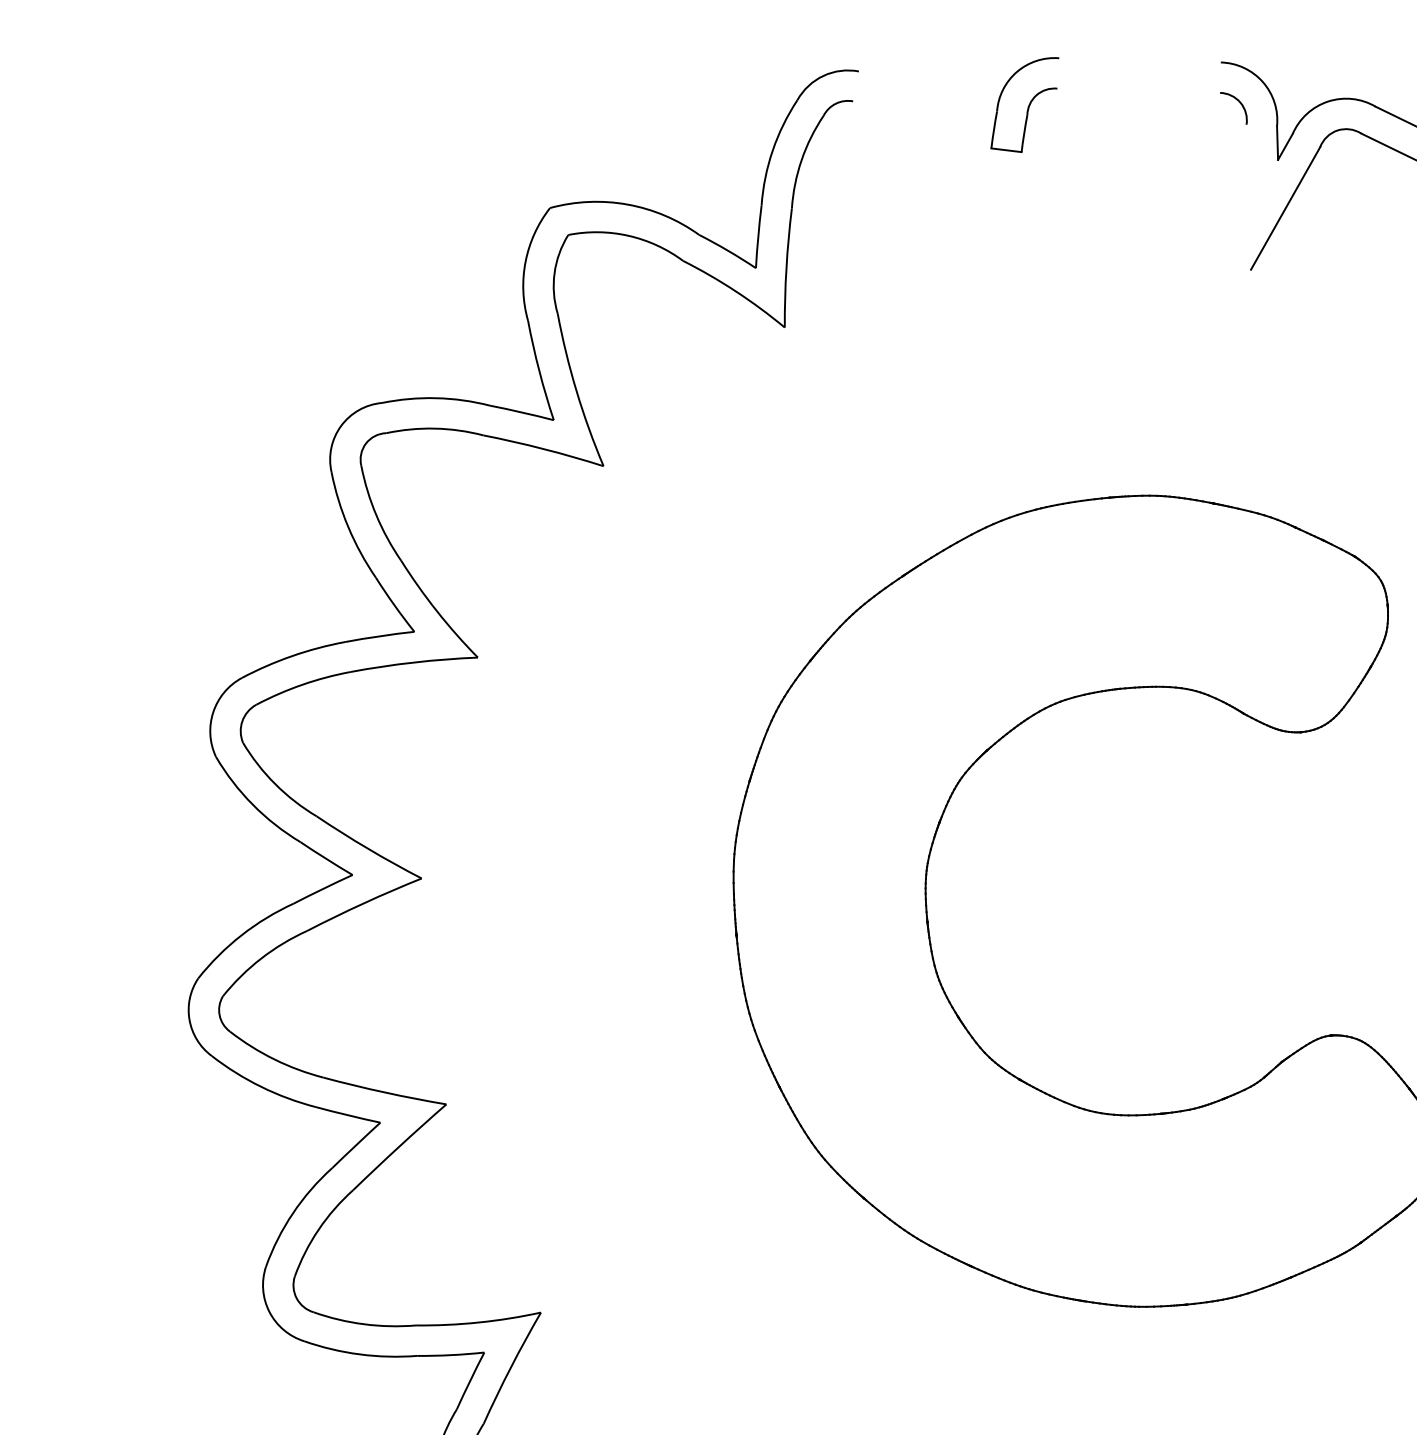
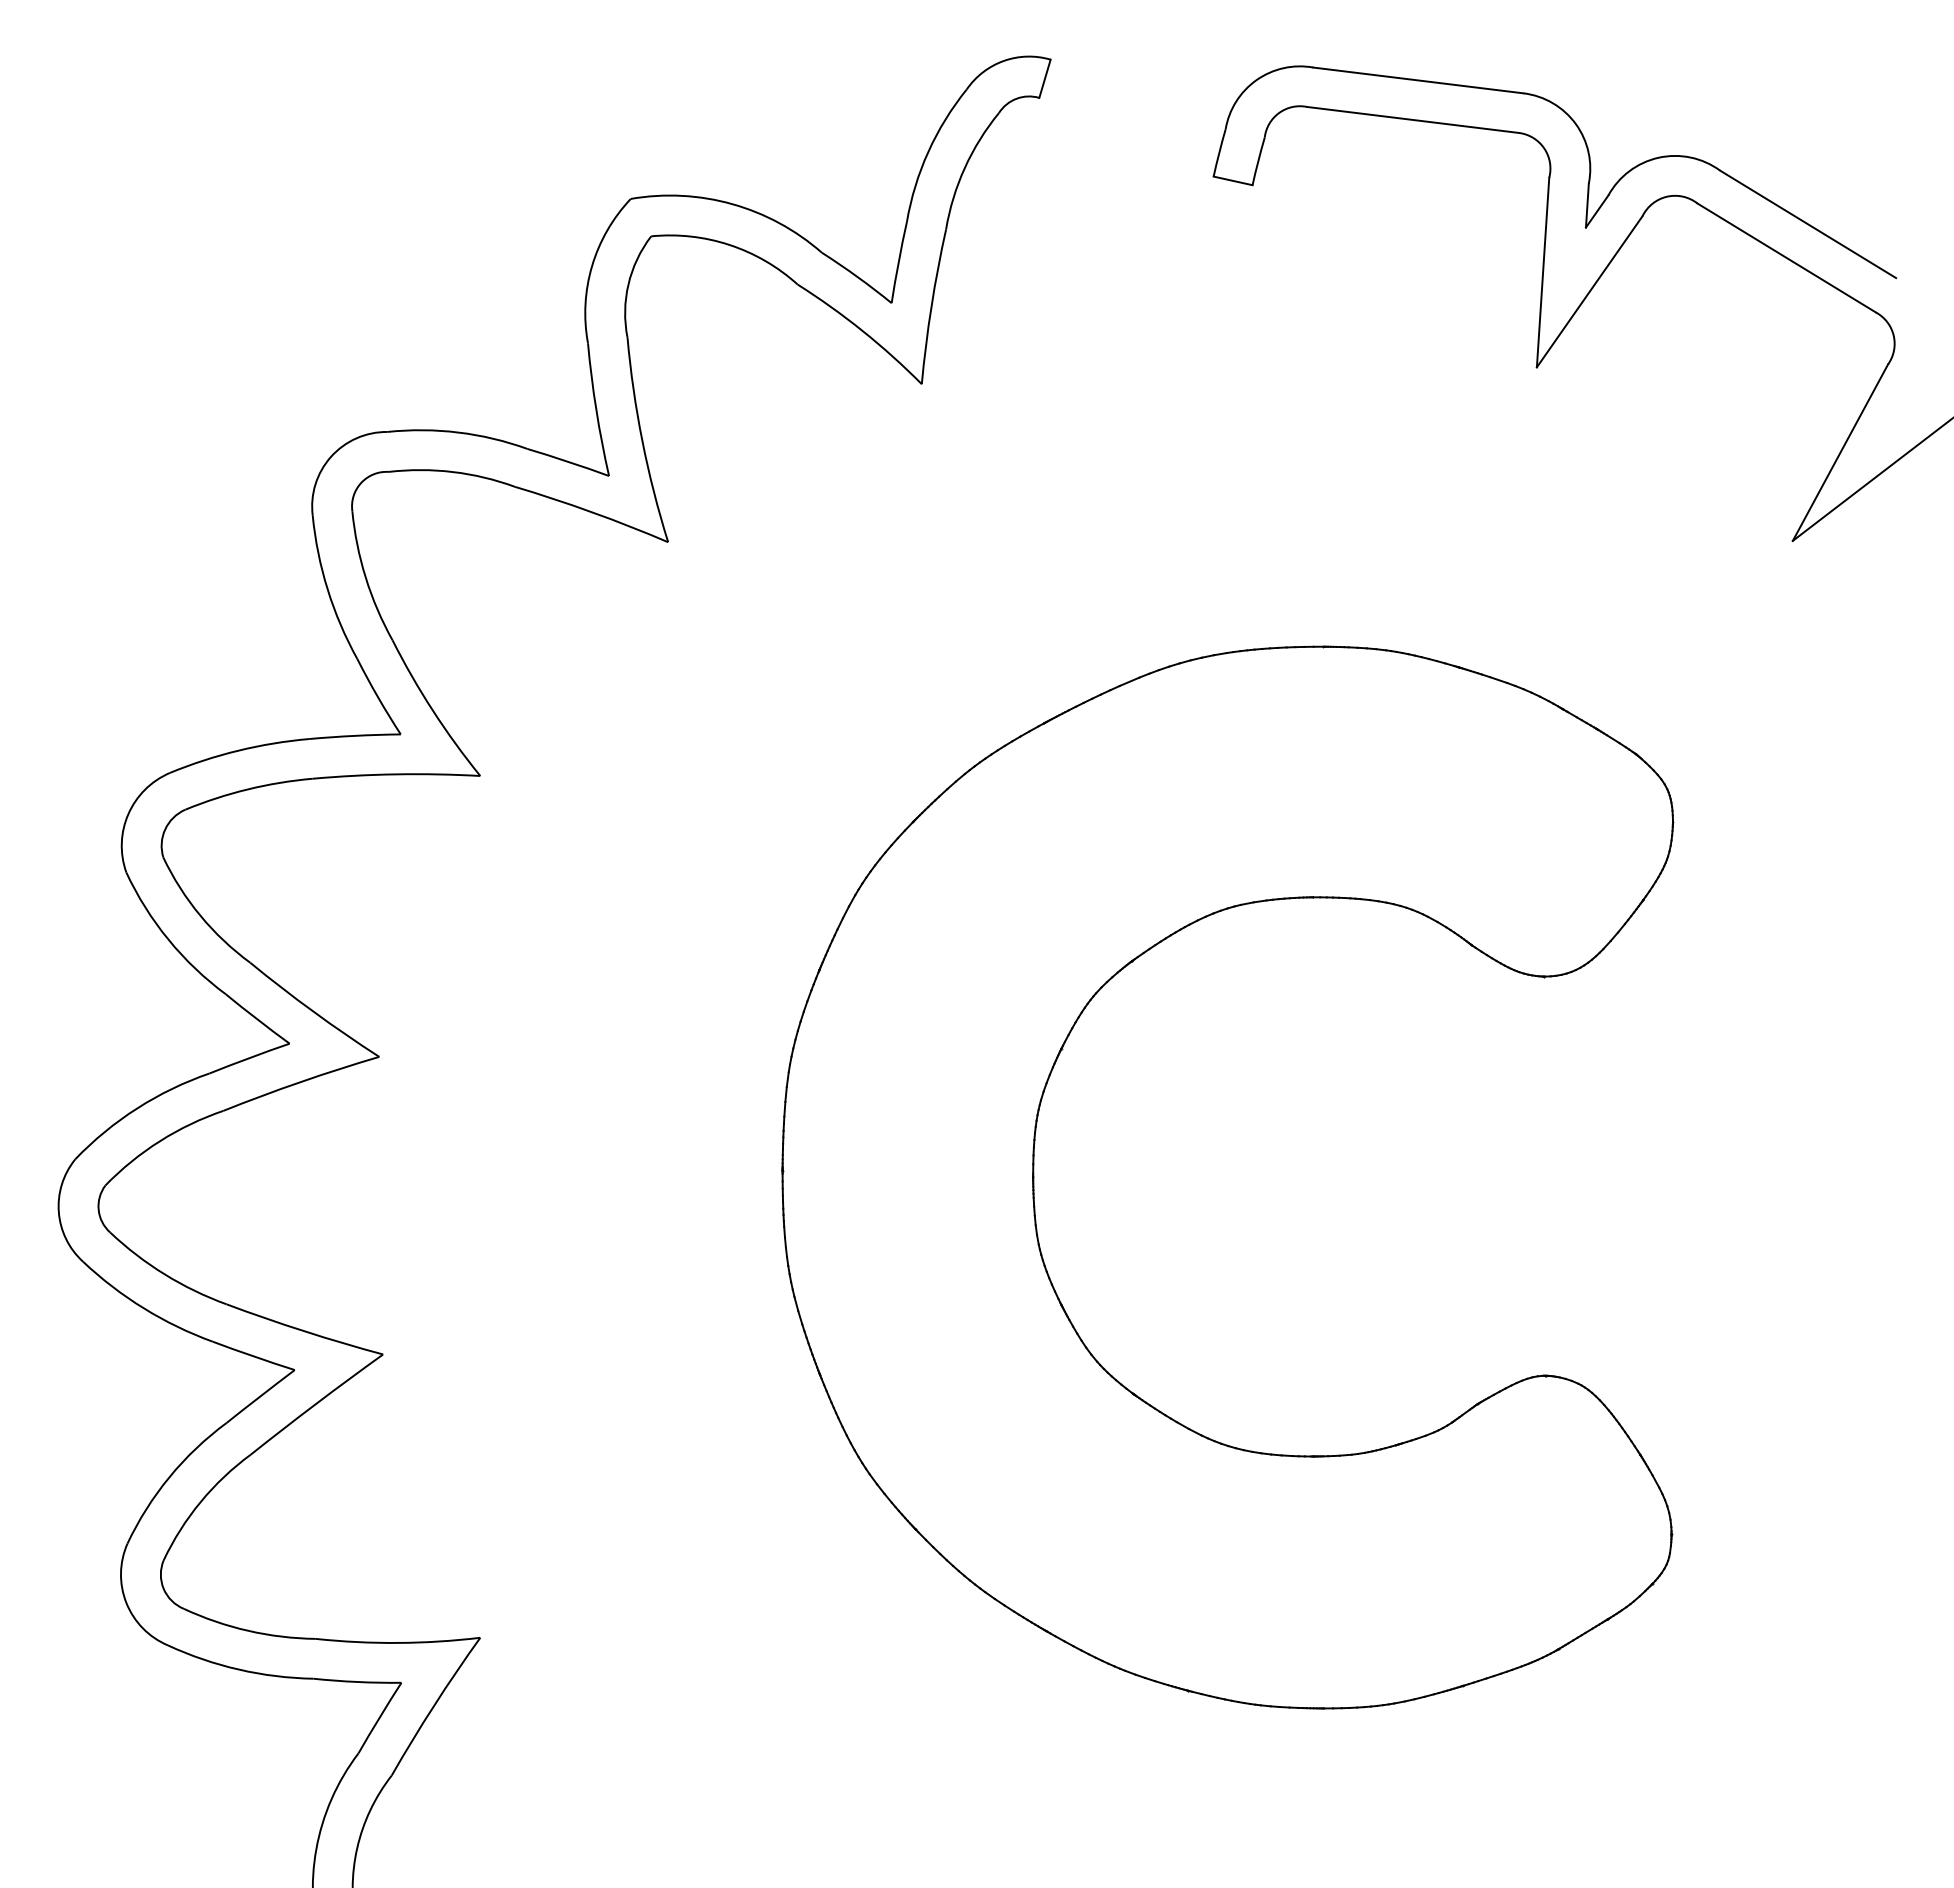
line: (1140, 60) -> (1418, 80), added
line: (855, 86) -> (1044, 78), added
line: (1138, 90) -> (1412, 119), added
line: (1248, 197) -> (1542, 272), added

